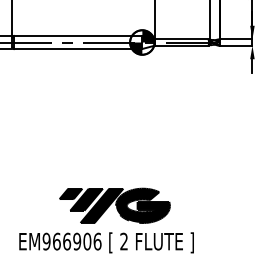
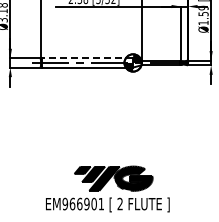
line: (77, 36) -> (87, 58), solid -> dashed
text: (97, 240) -> (101, 203), EM966906 -> EM966901

